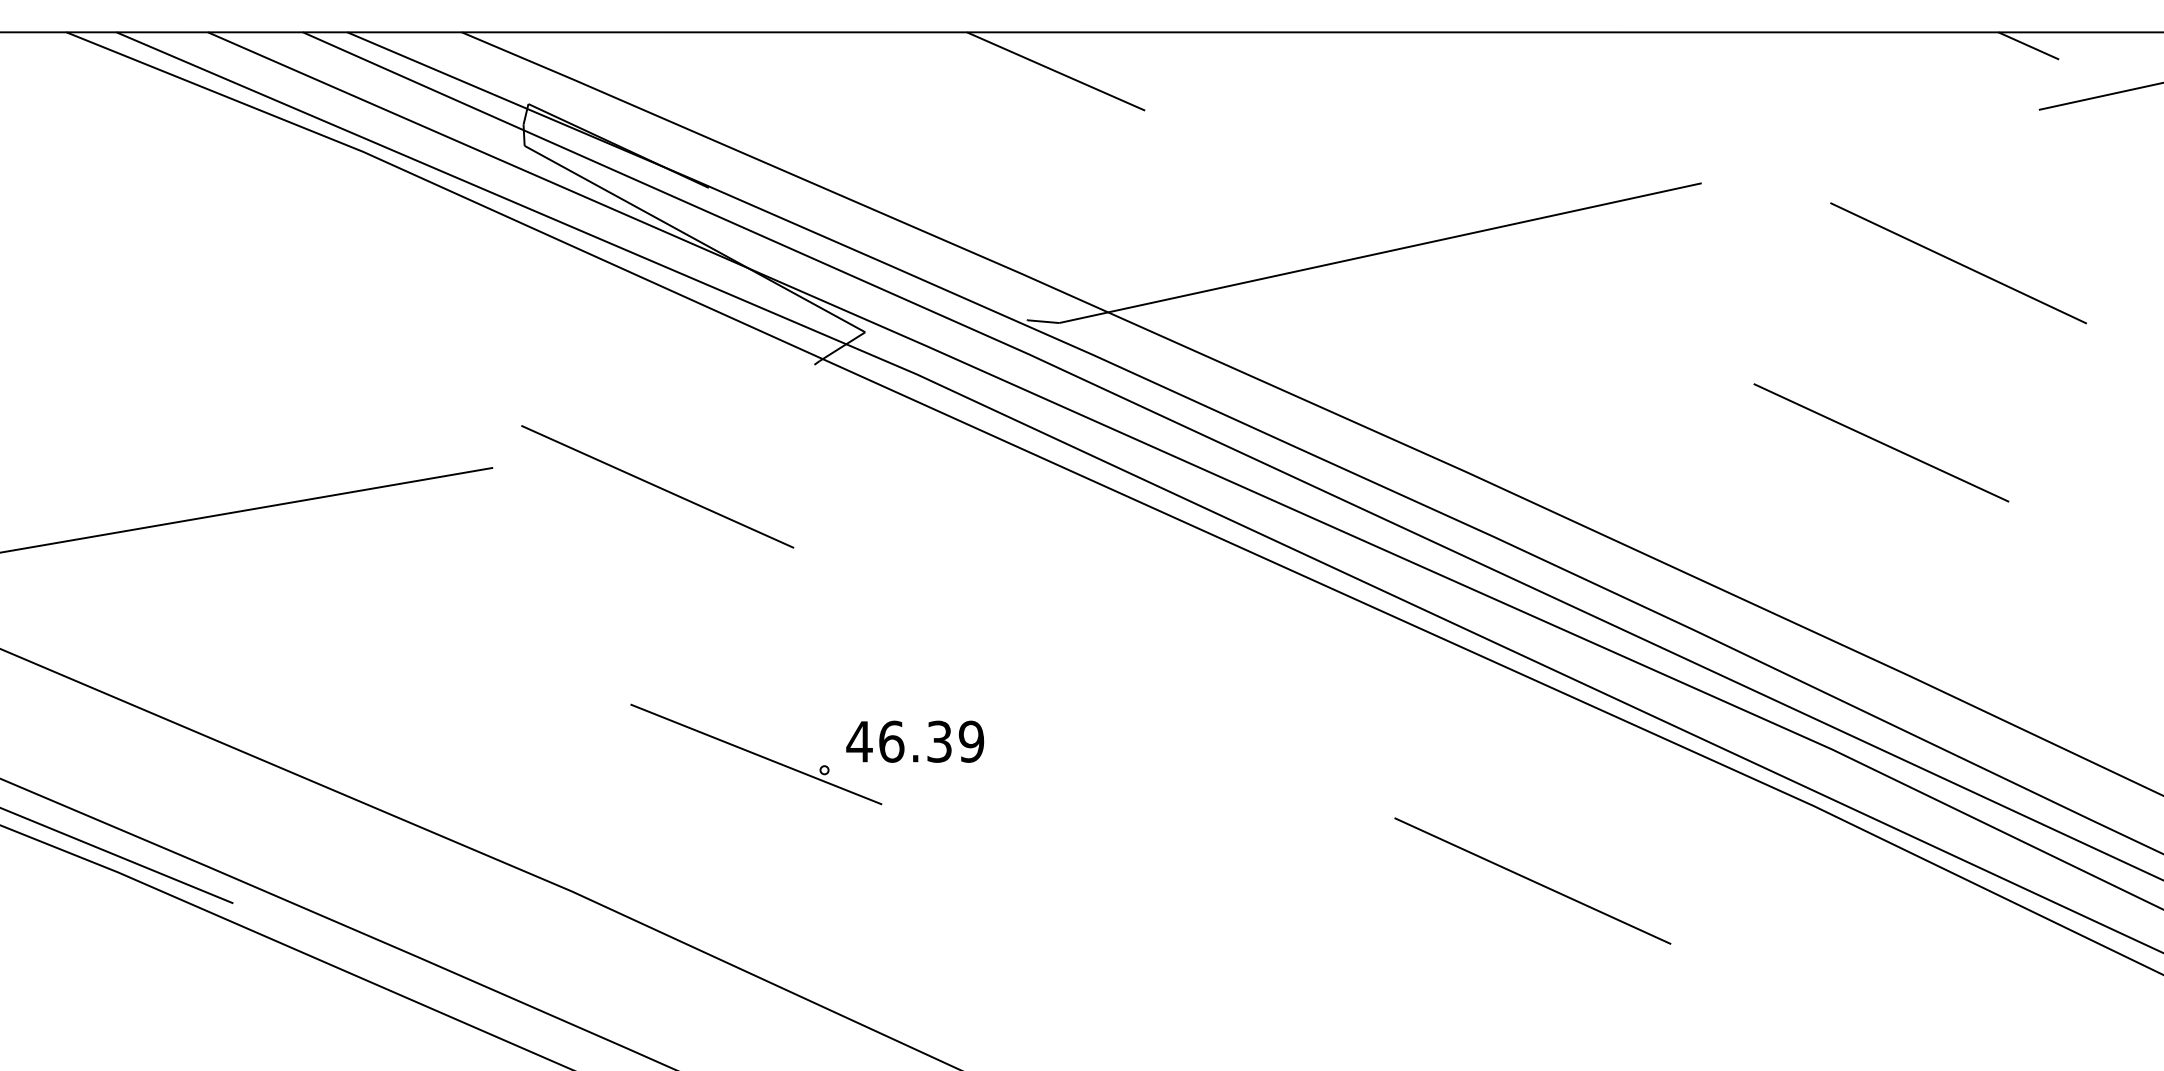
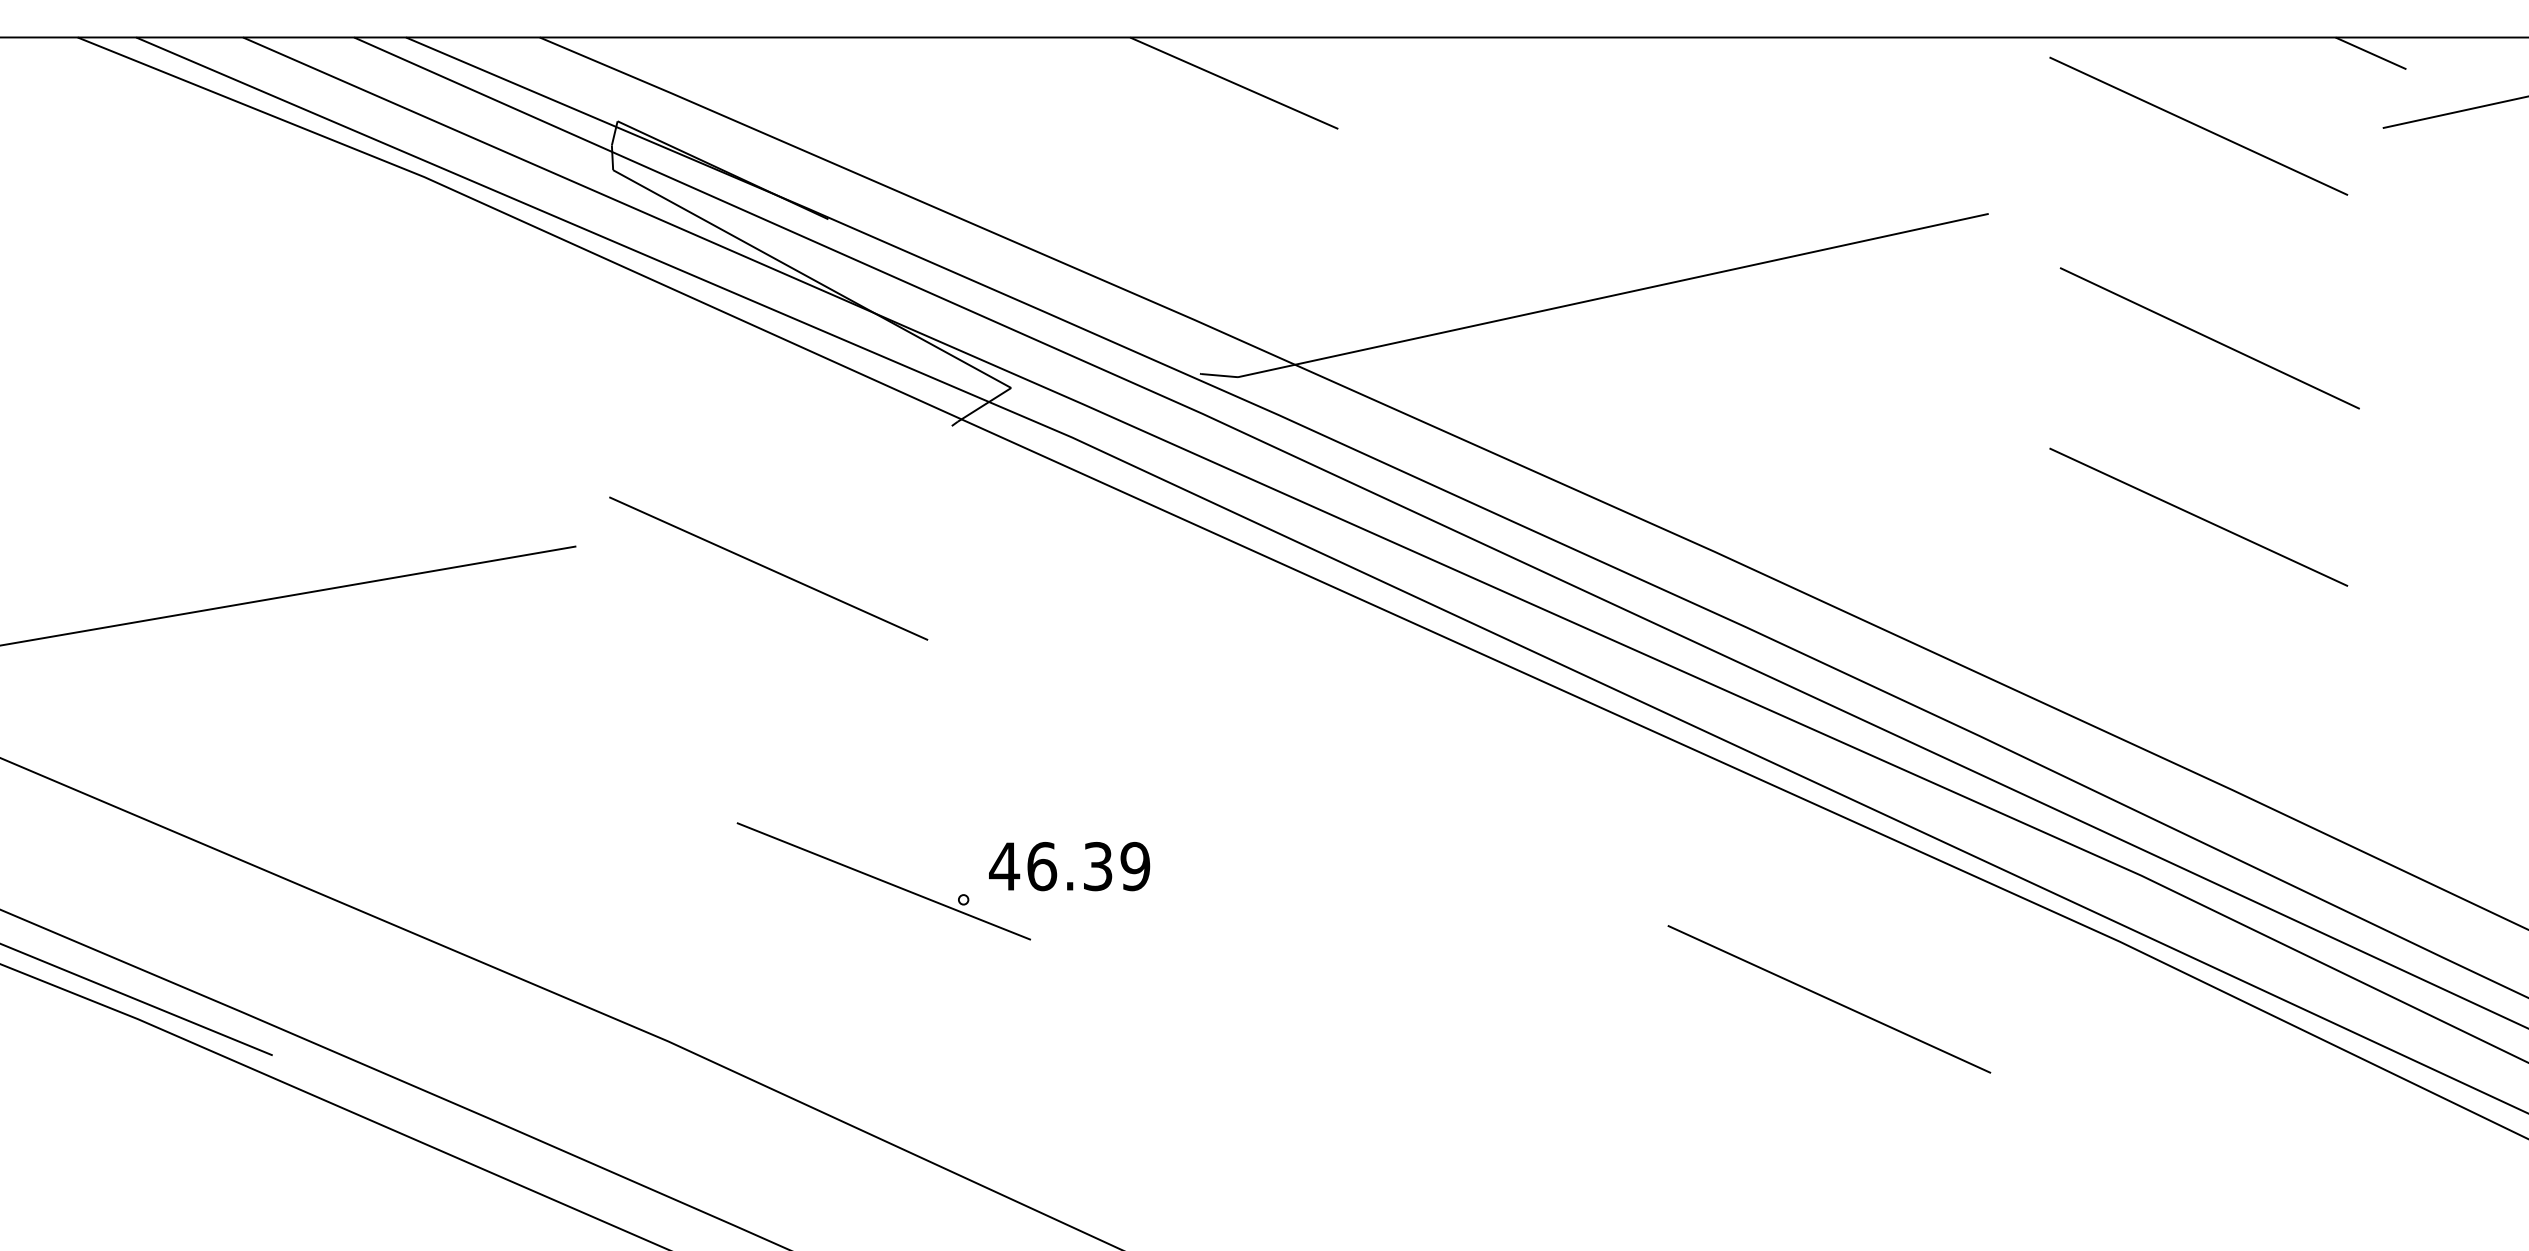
line: (1881, 107) -> (2198, 125), added
line: (1958, 263) -> (2209, 338), moved
line: (1532, 881) -> (1829, 999), moved

